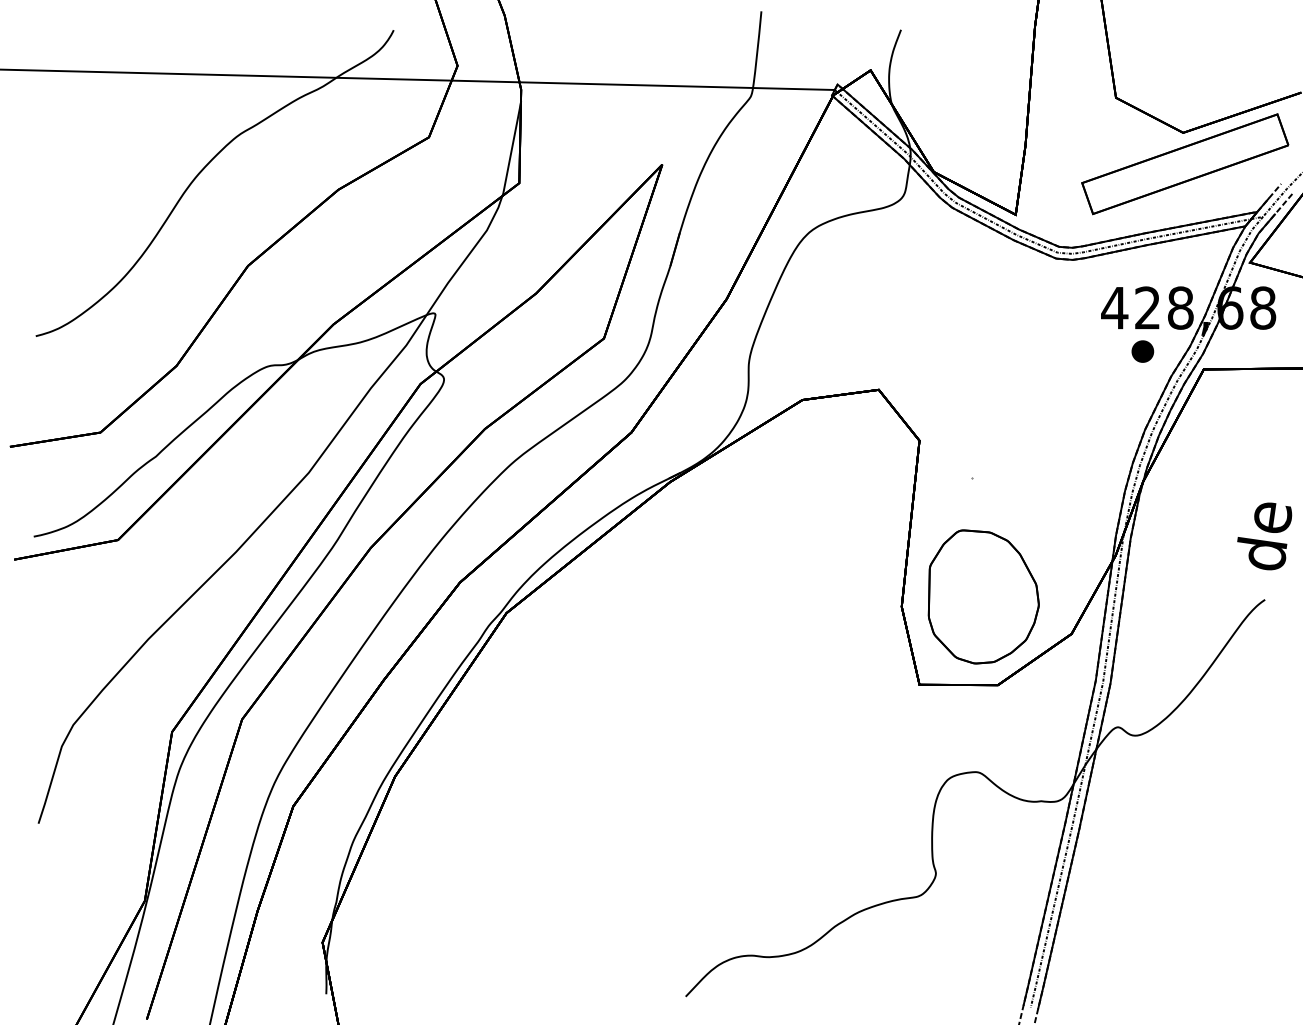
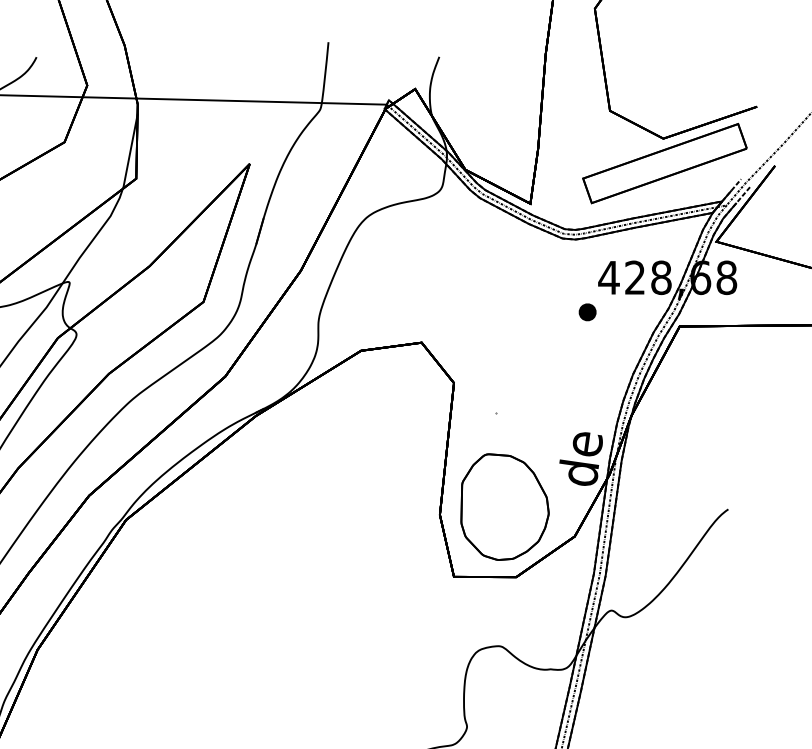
part: (1142, 351) -> (587, 312), moved
text: (1264, 536) -> (581, 459), moved

